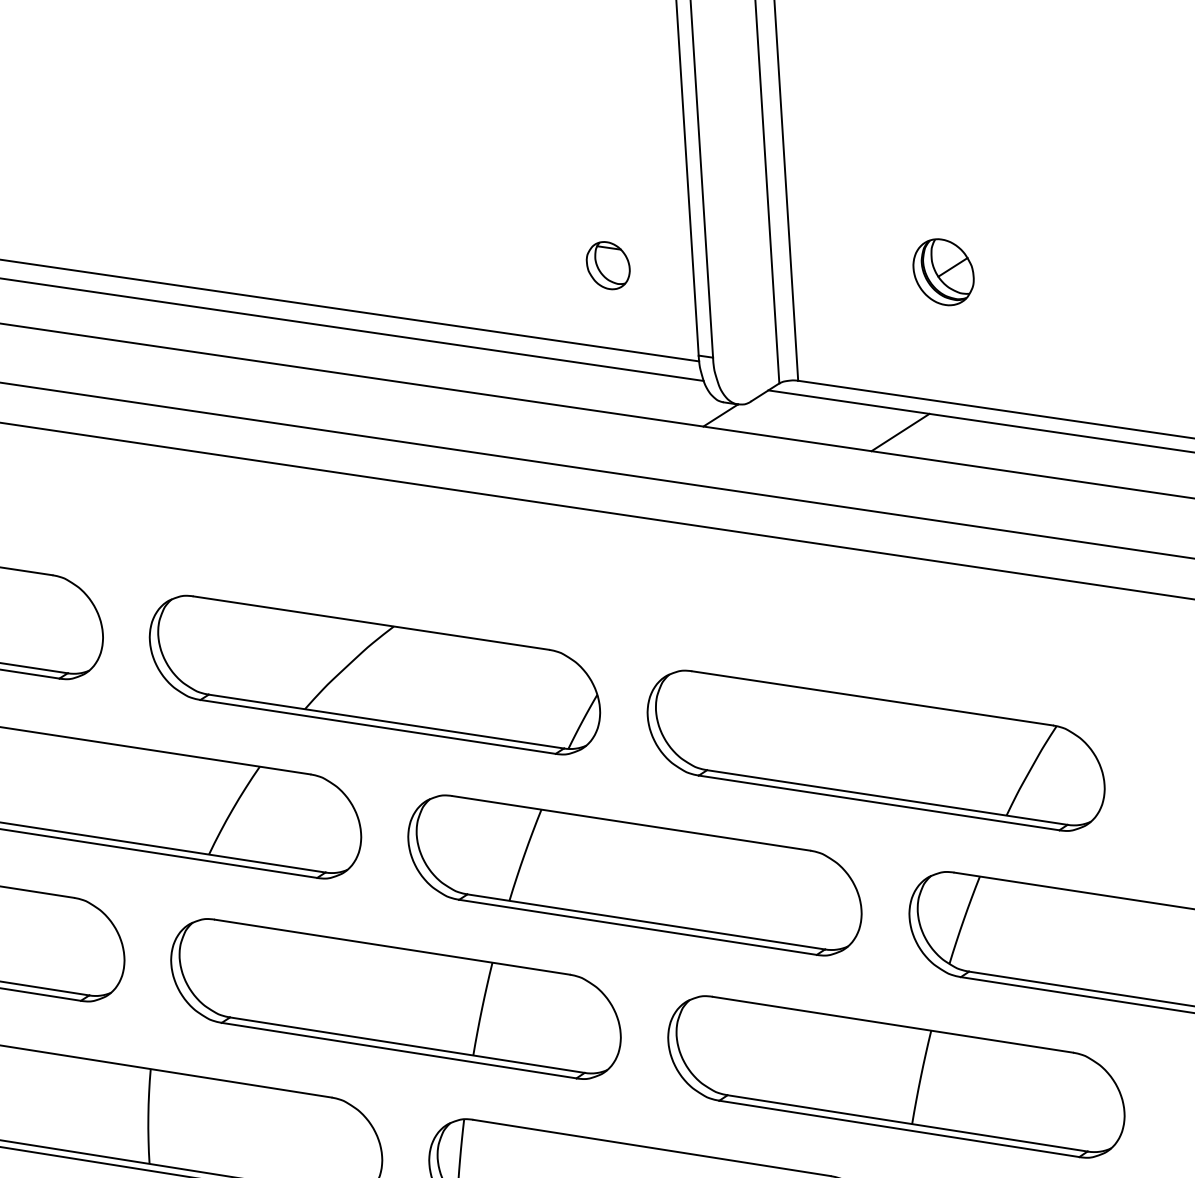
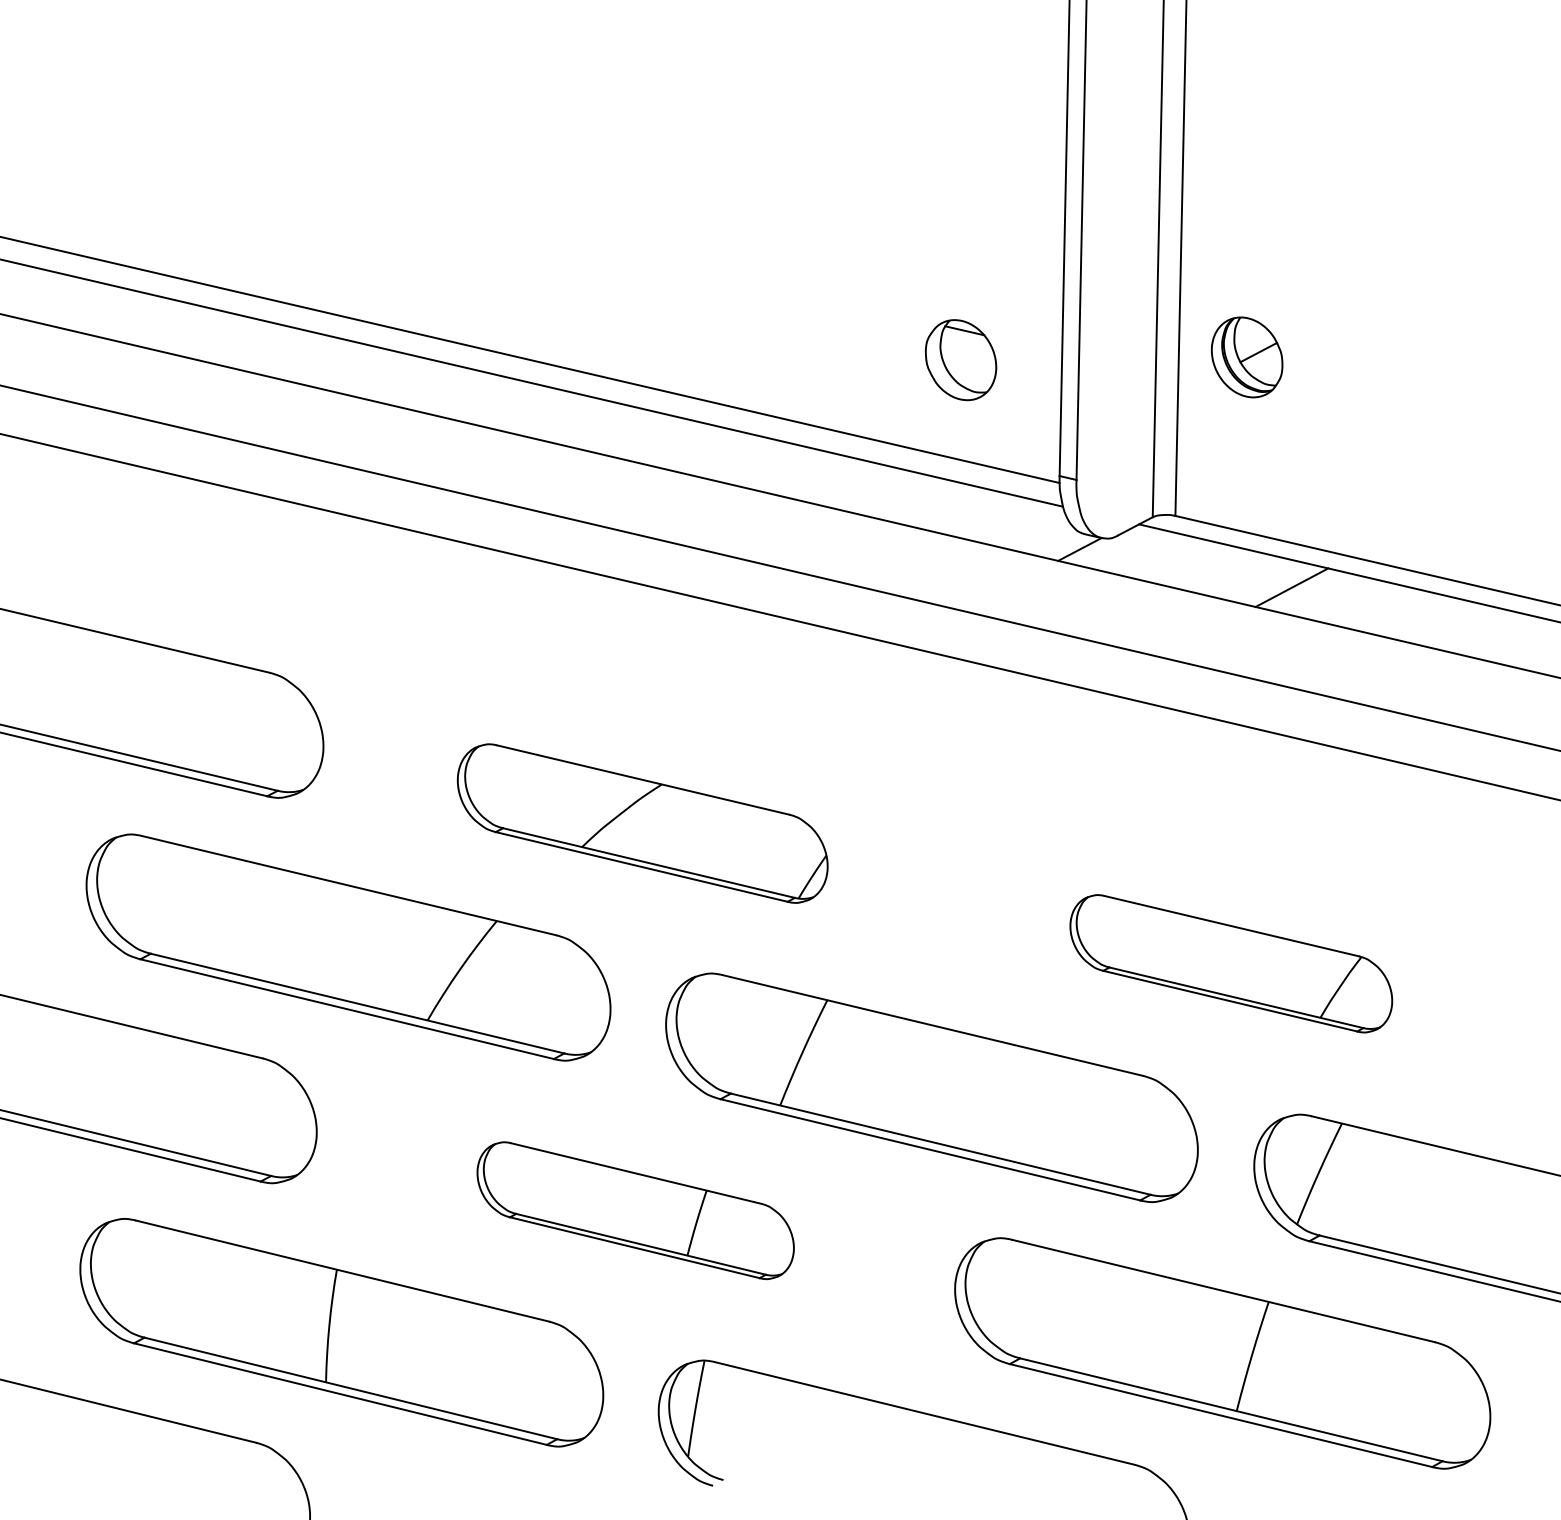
part: (608, 265) -> (961, 359), size x1.4
part: (943, 272) -> (1246, 357), moved
part: (374, 675) -> (642, 823), size x0.7
part: (876, 750) -> (1231, 963), size x0.6
part: (395, 998) -> (635, 1210), size x0.6

